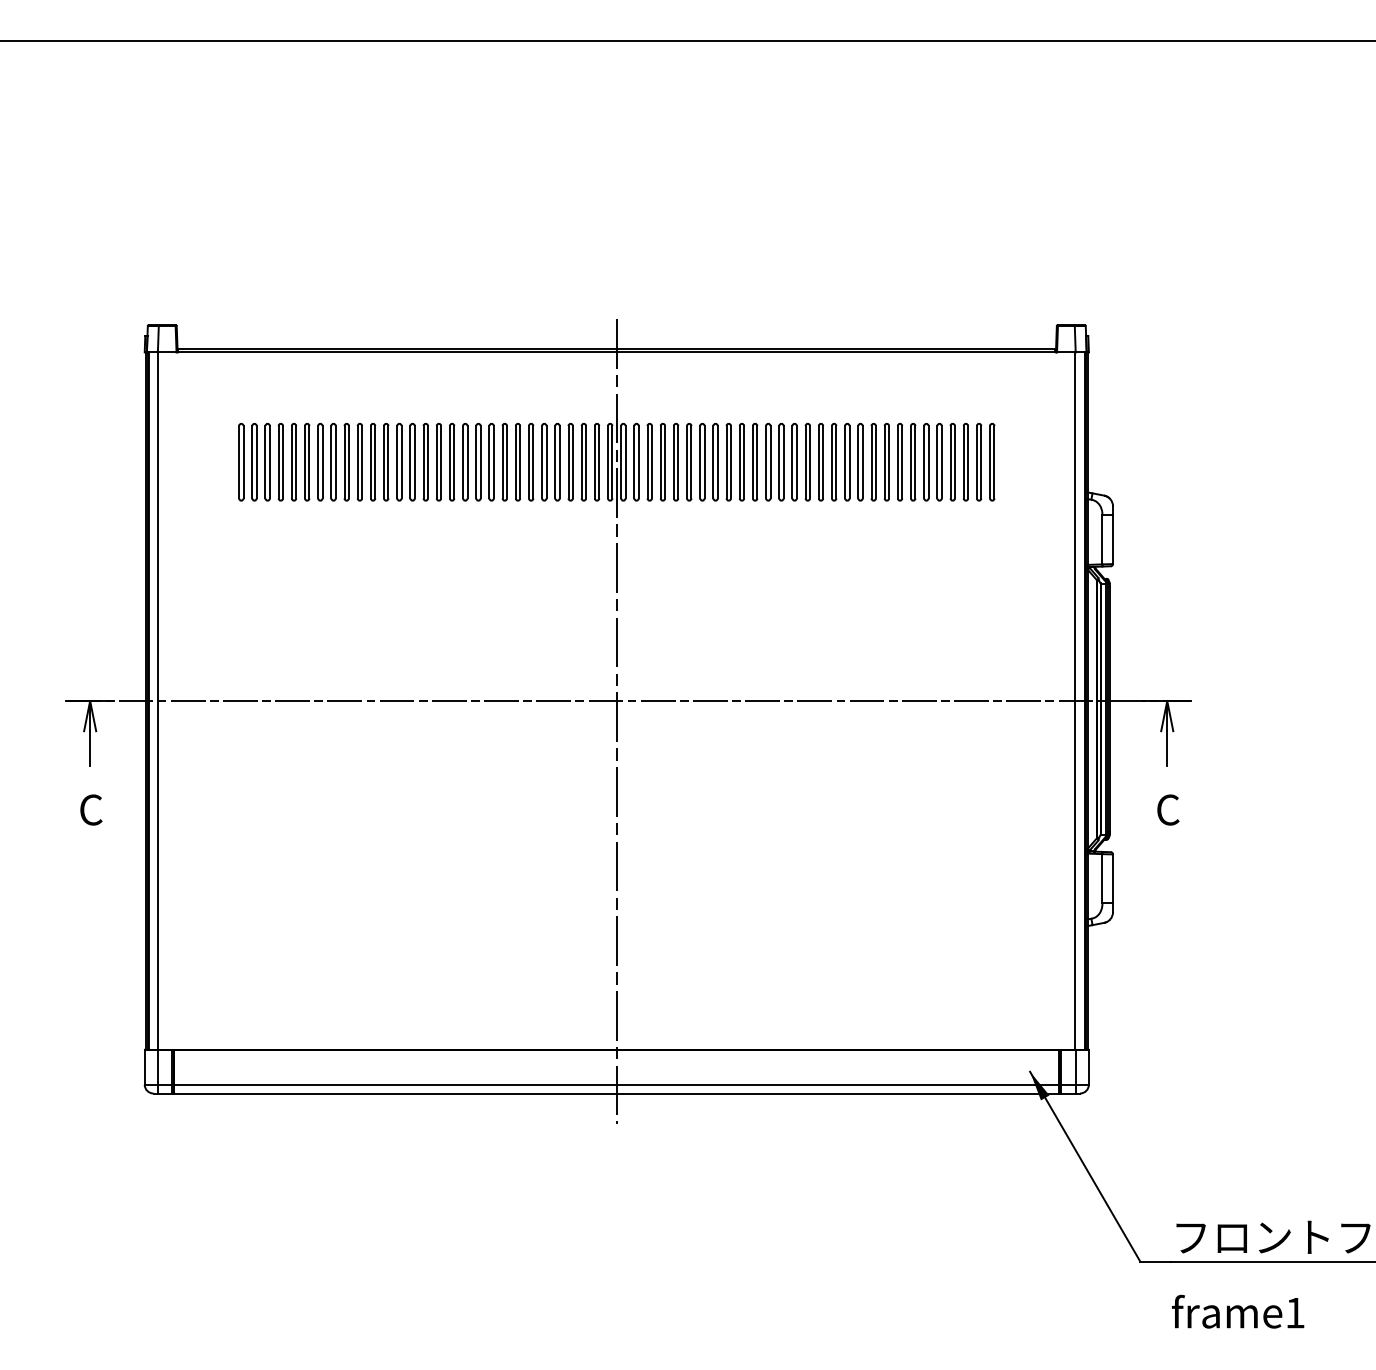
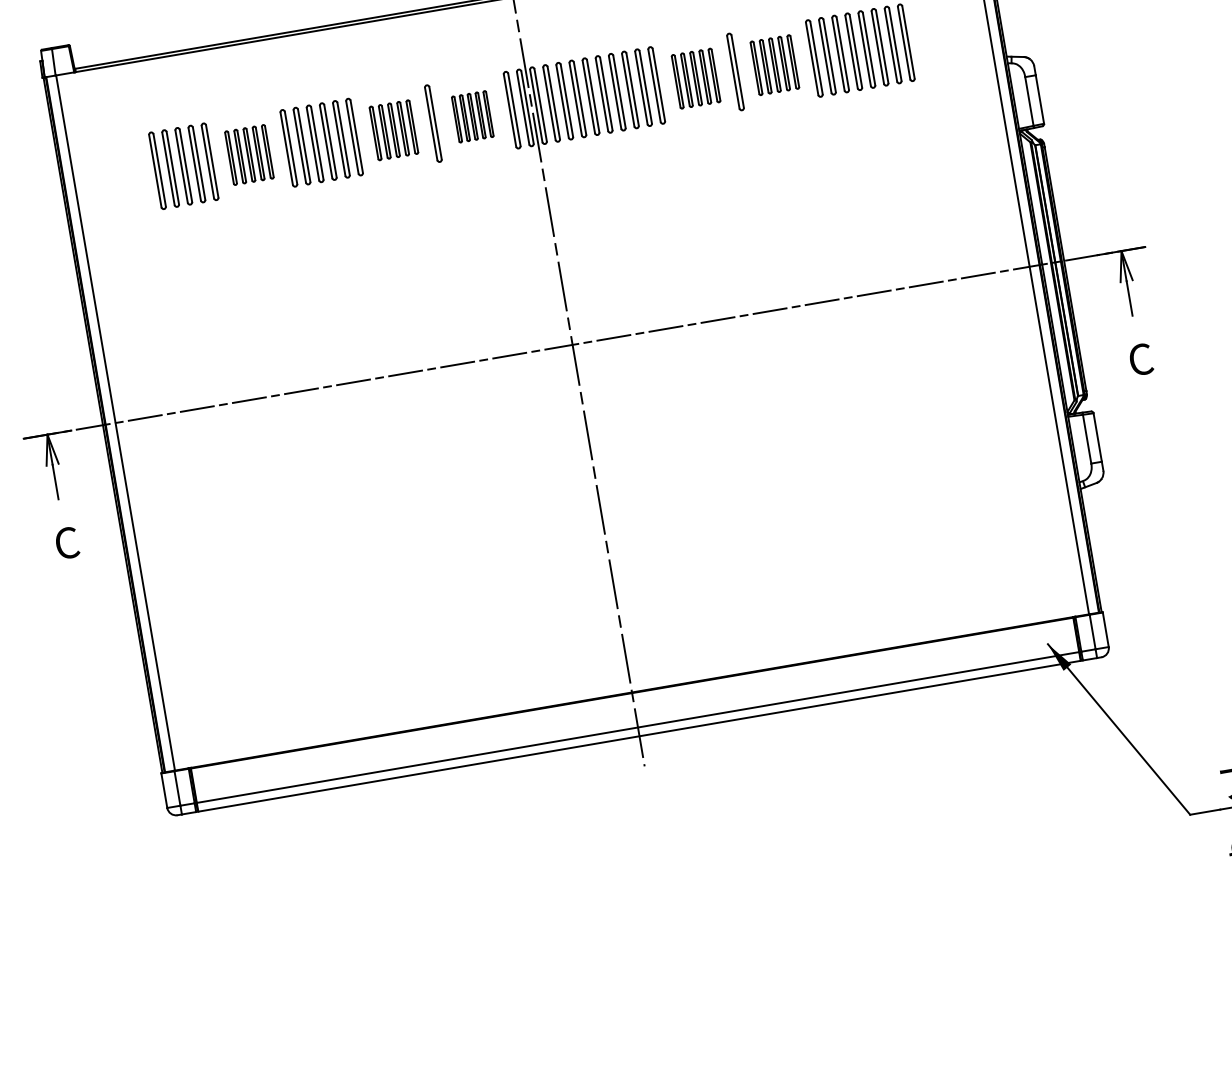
part: (333, 461) -> (249, 154), size x0.7
part: (478, 461) -> (393, 129), size x0.7
part: (557, 461) -> (472, 116), size x0.6
part: (781, 461) -> (696, 78), size x0.7
part: (860, 461) -> (774, 64), size x0.7

